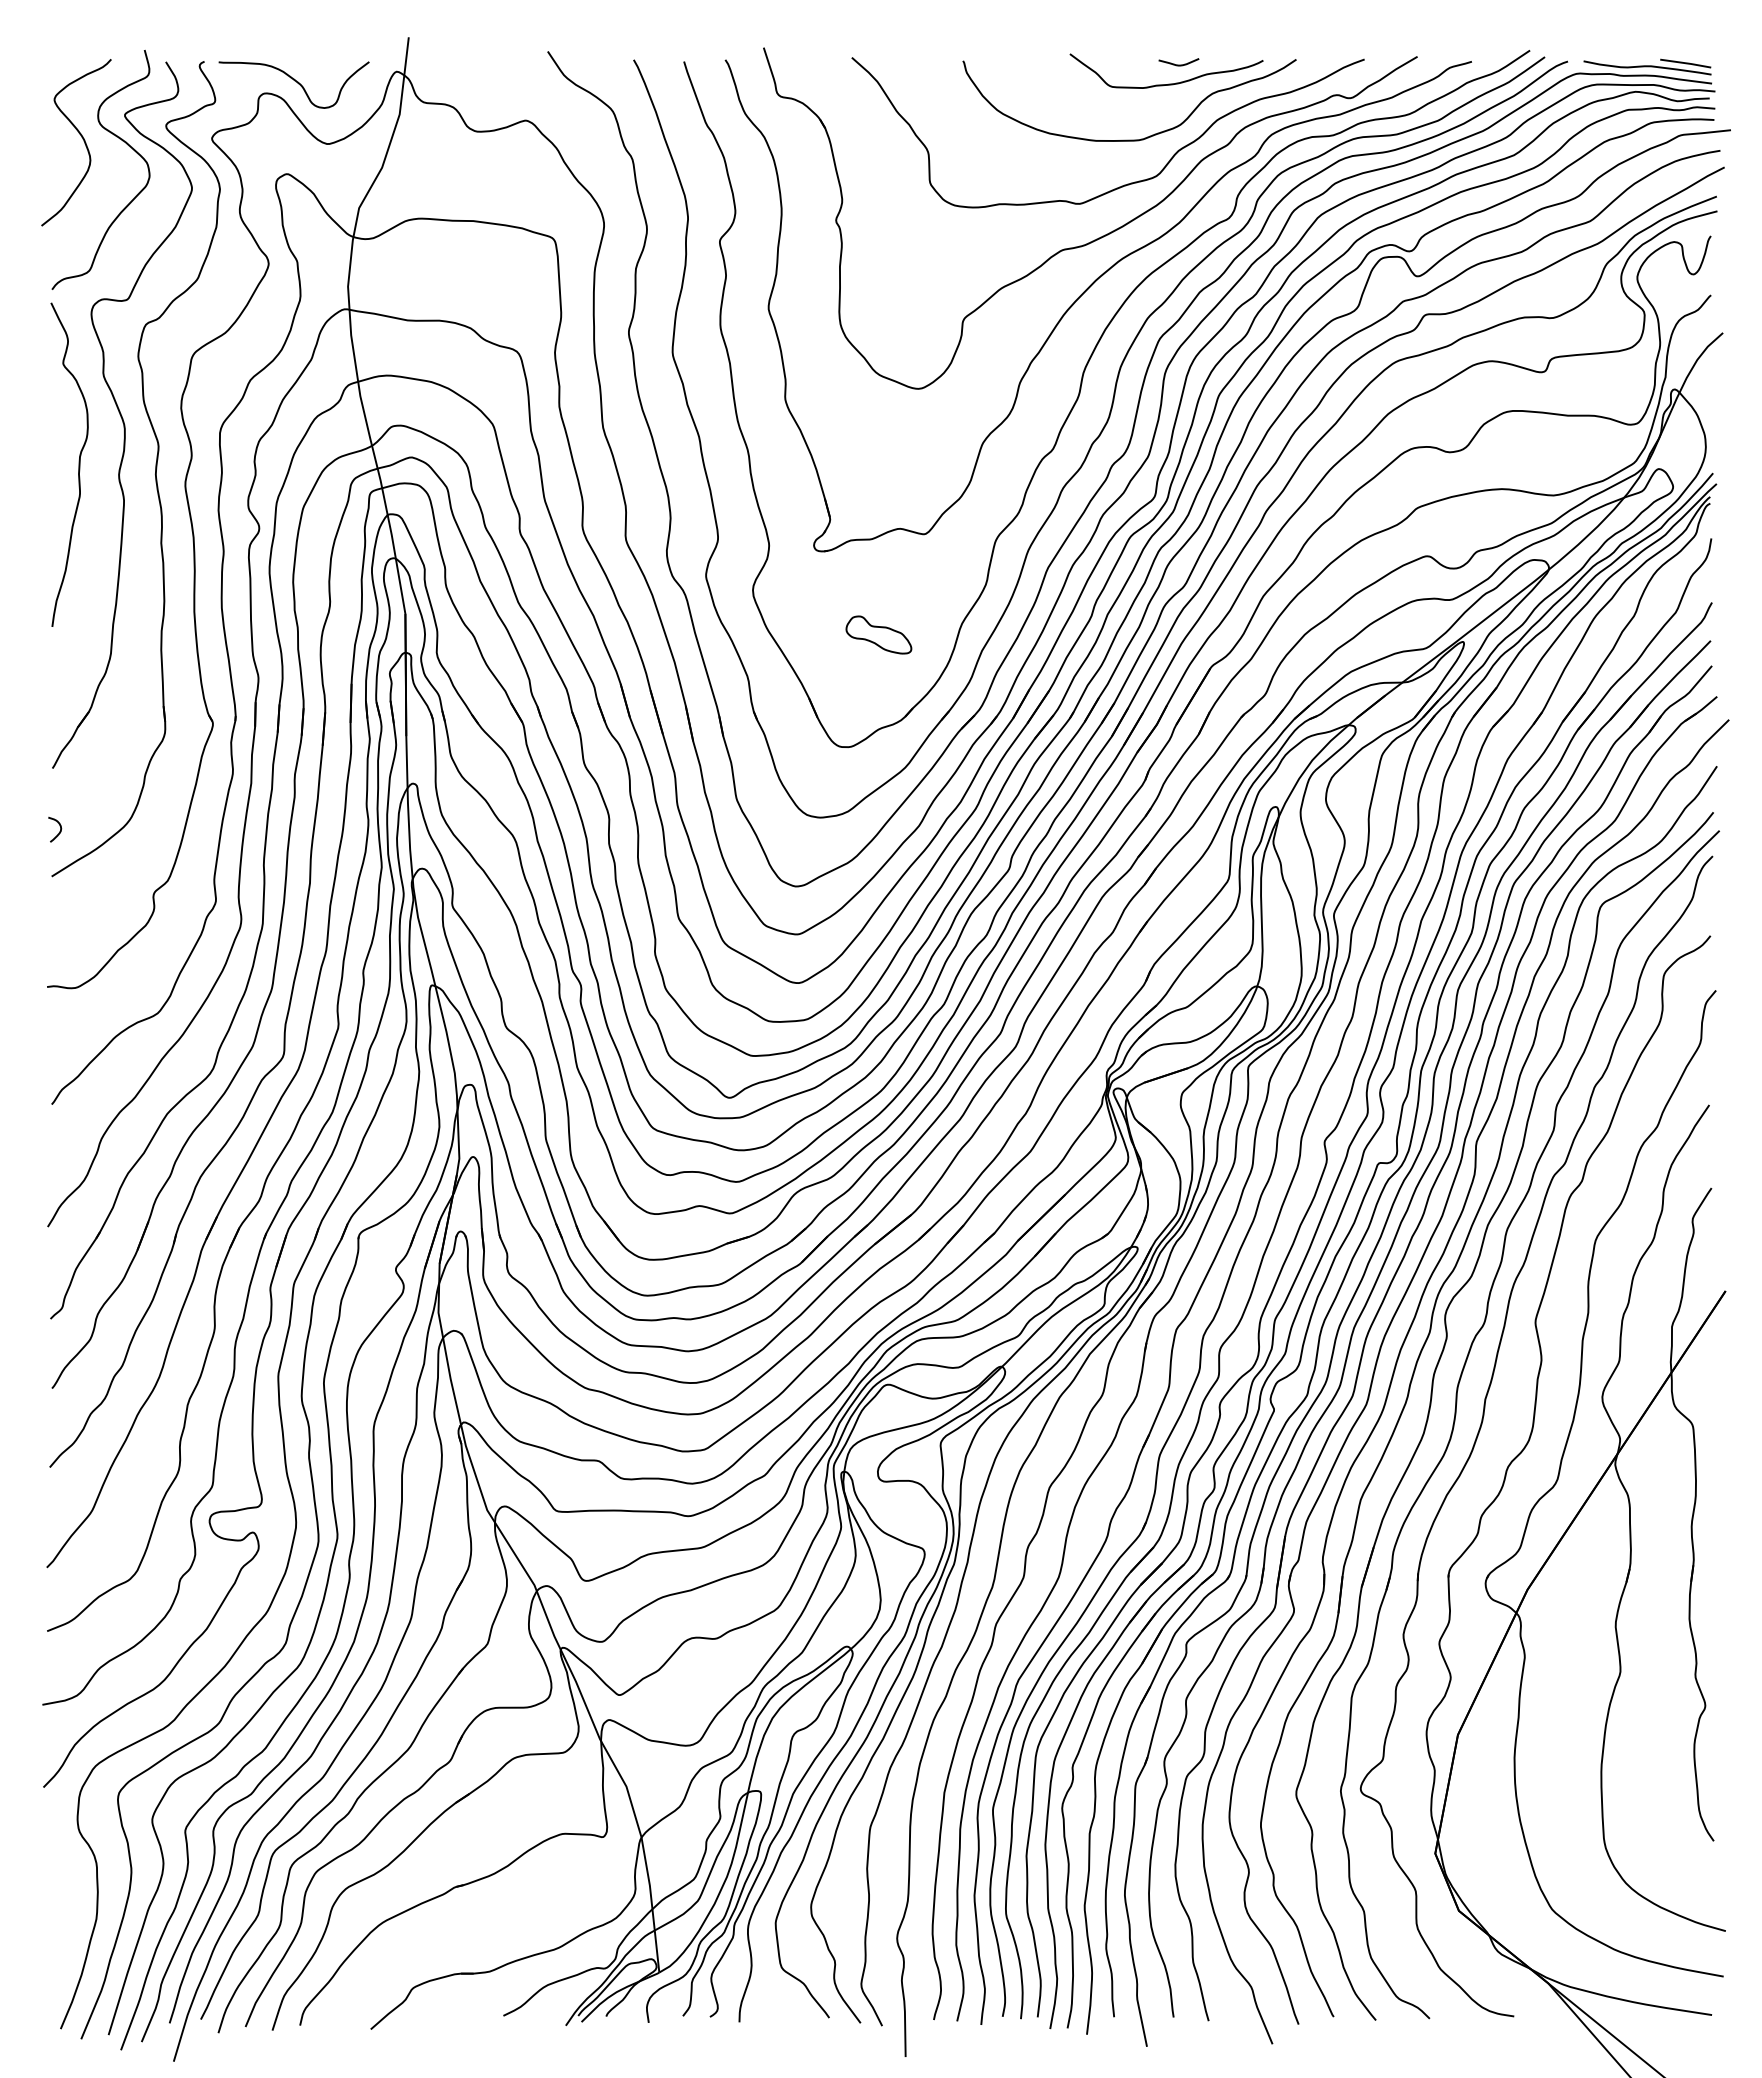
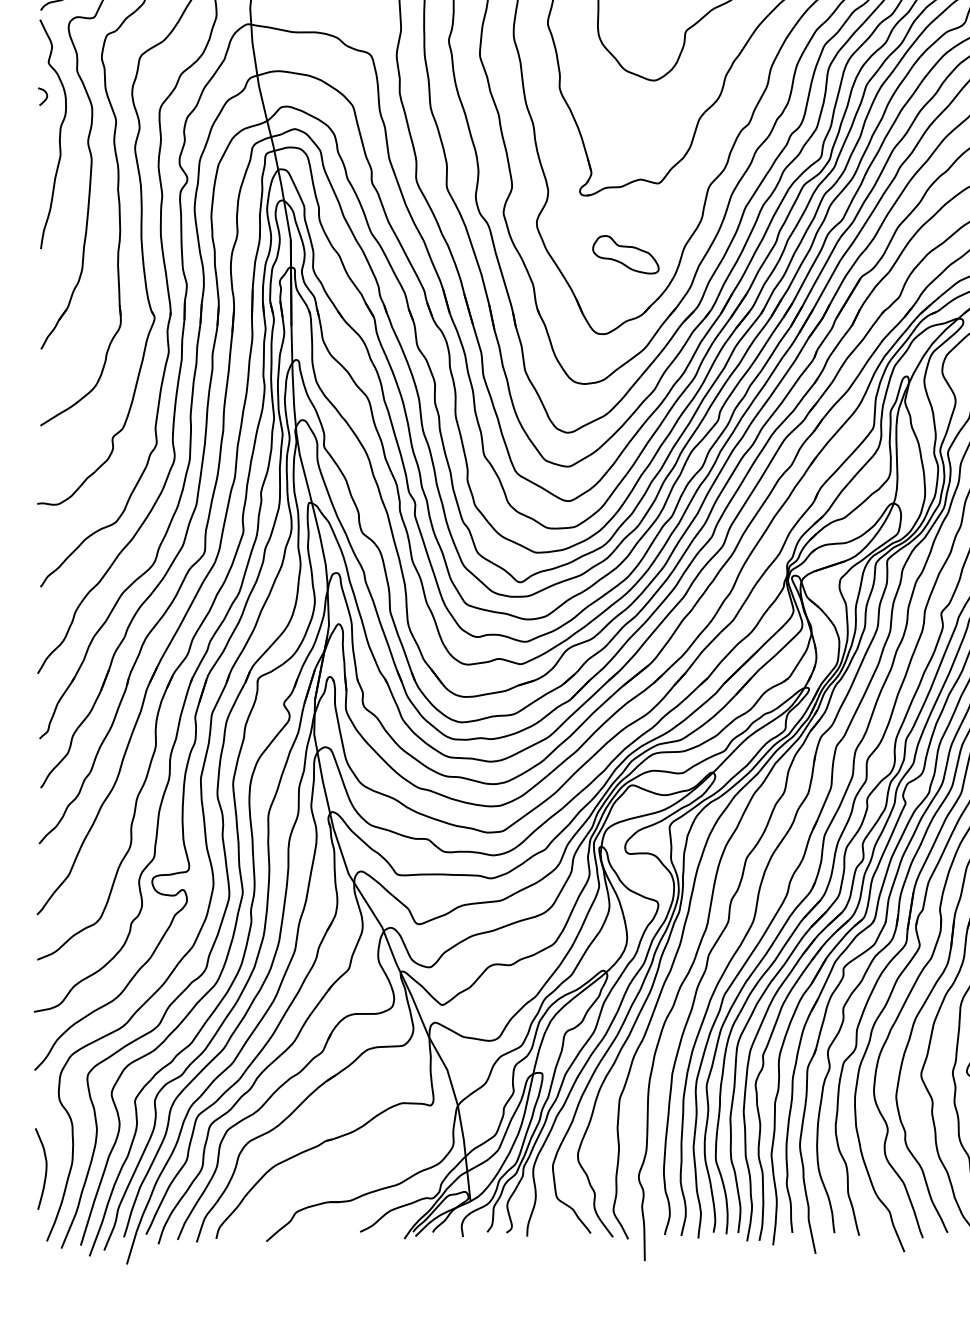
part: (878, 634) -> (625, 254), size x1.43
curve: (58, 832) -> (45, 98), moved
curve: (59, 1926) -> (46, 1168), added

